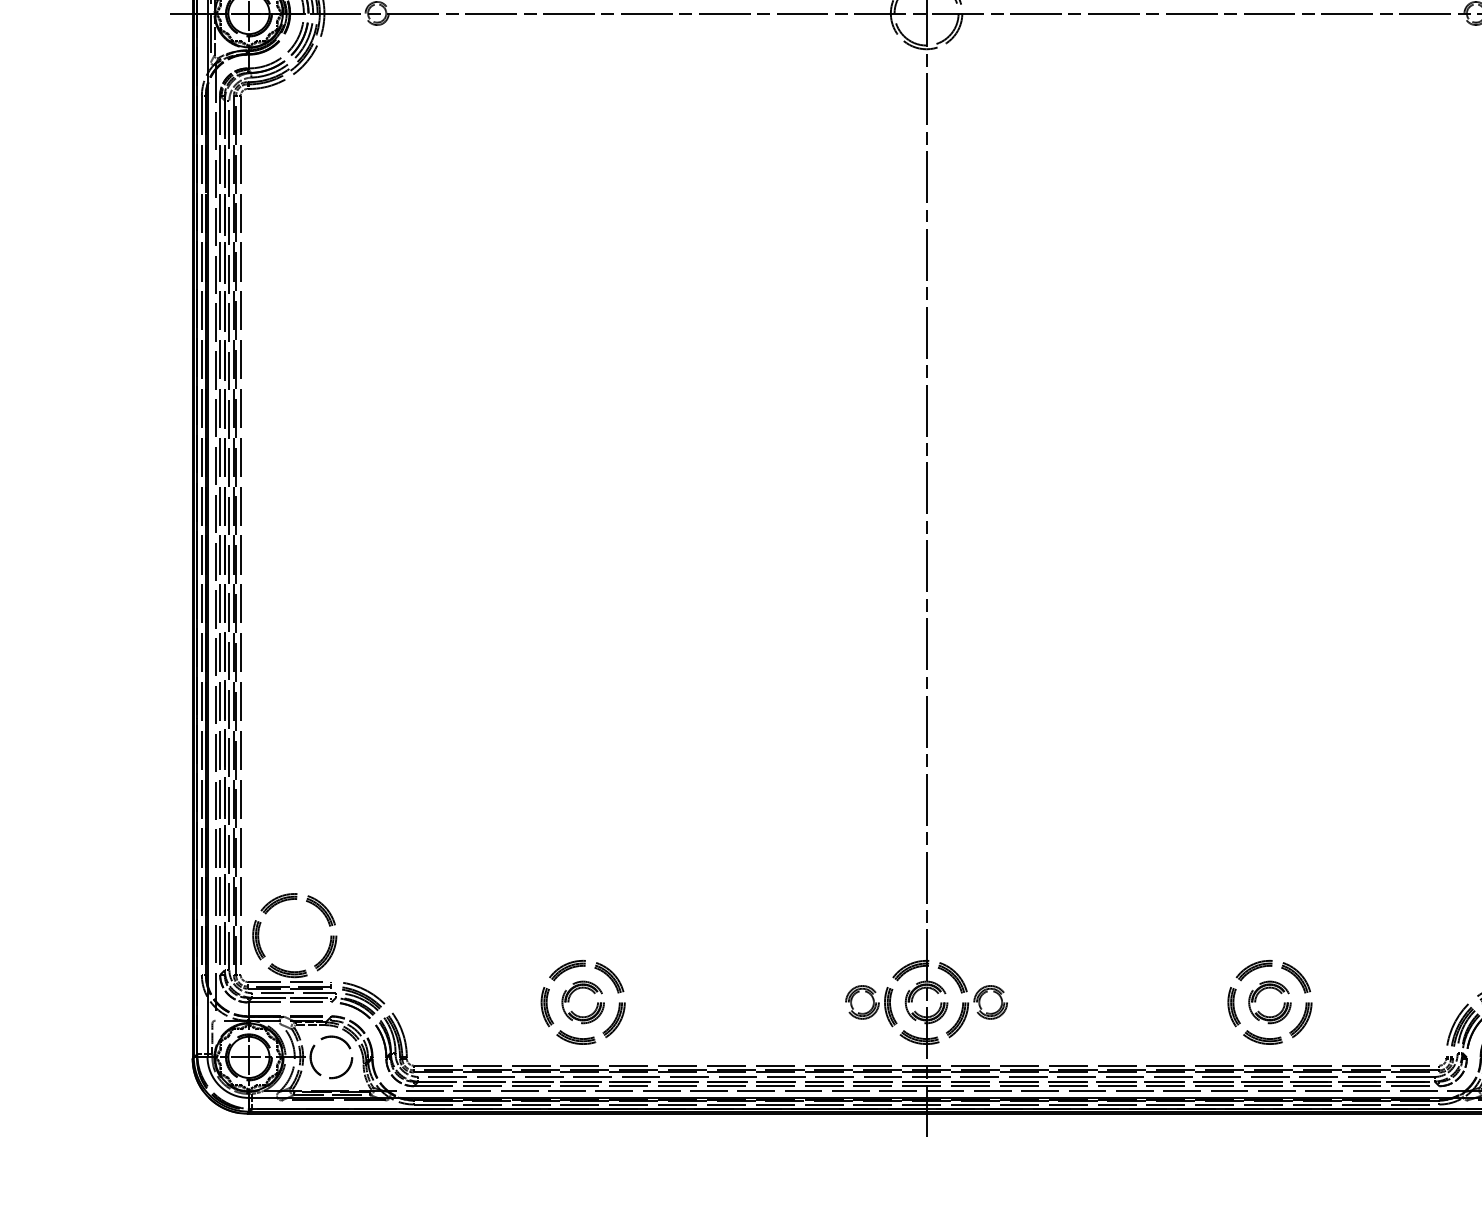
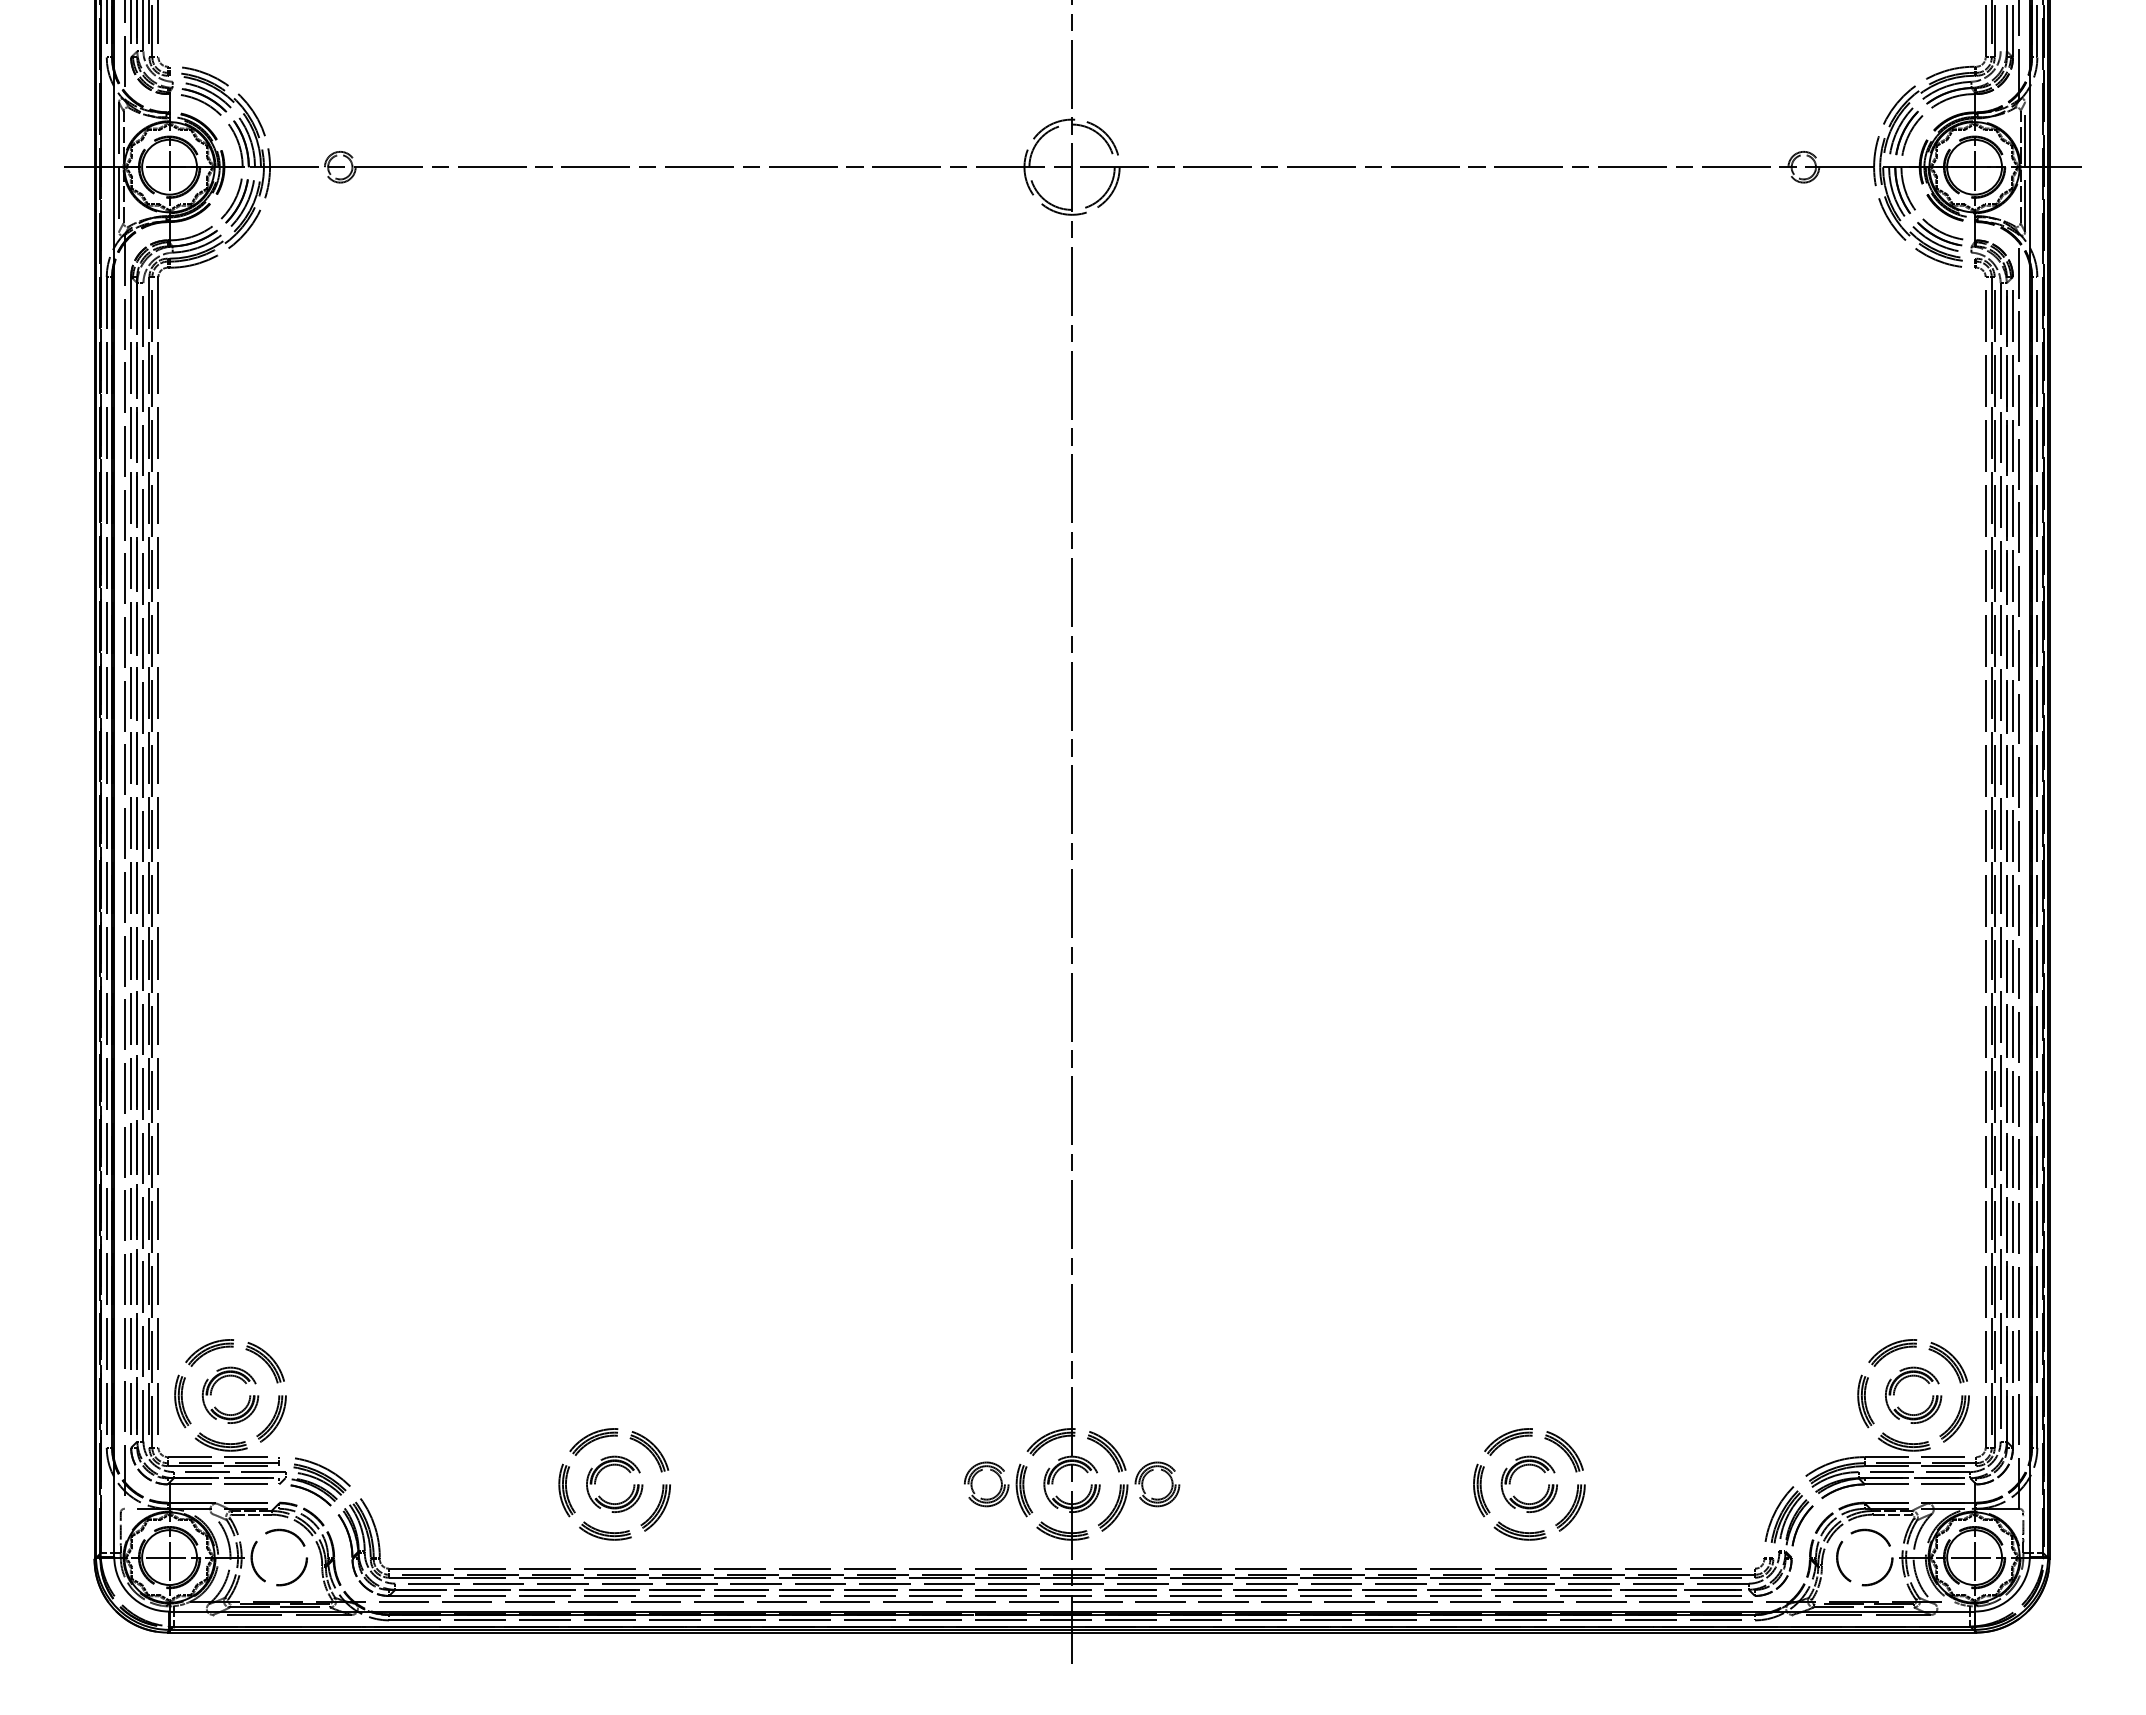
part: (291, 922) -> (225, 1377), added

